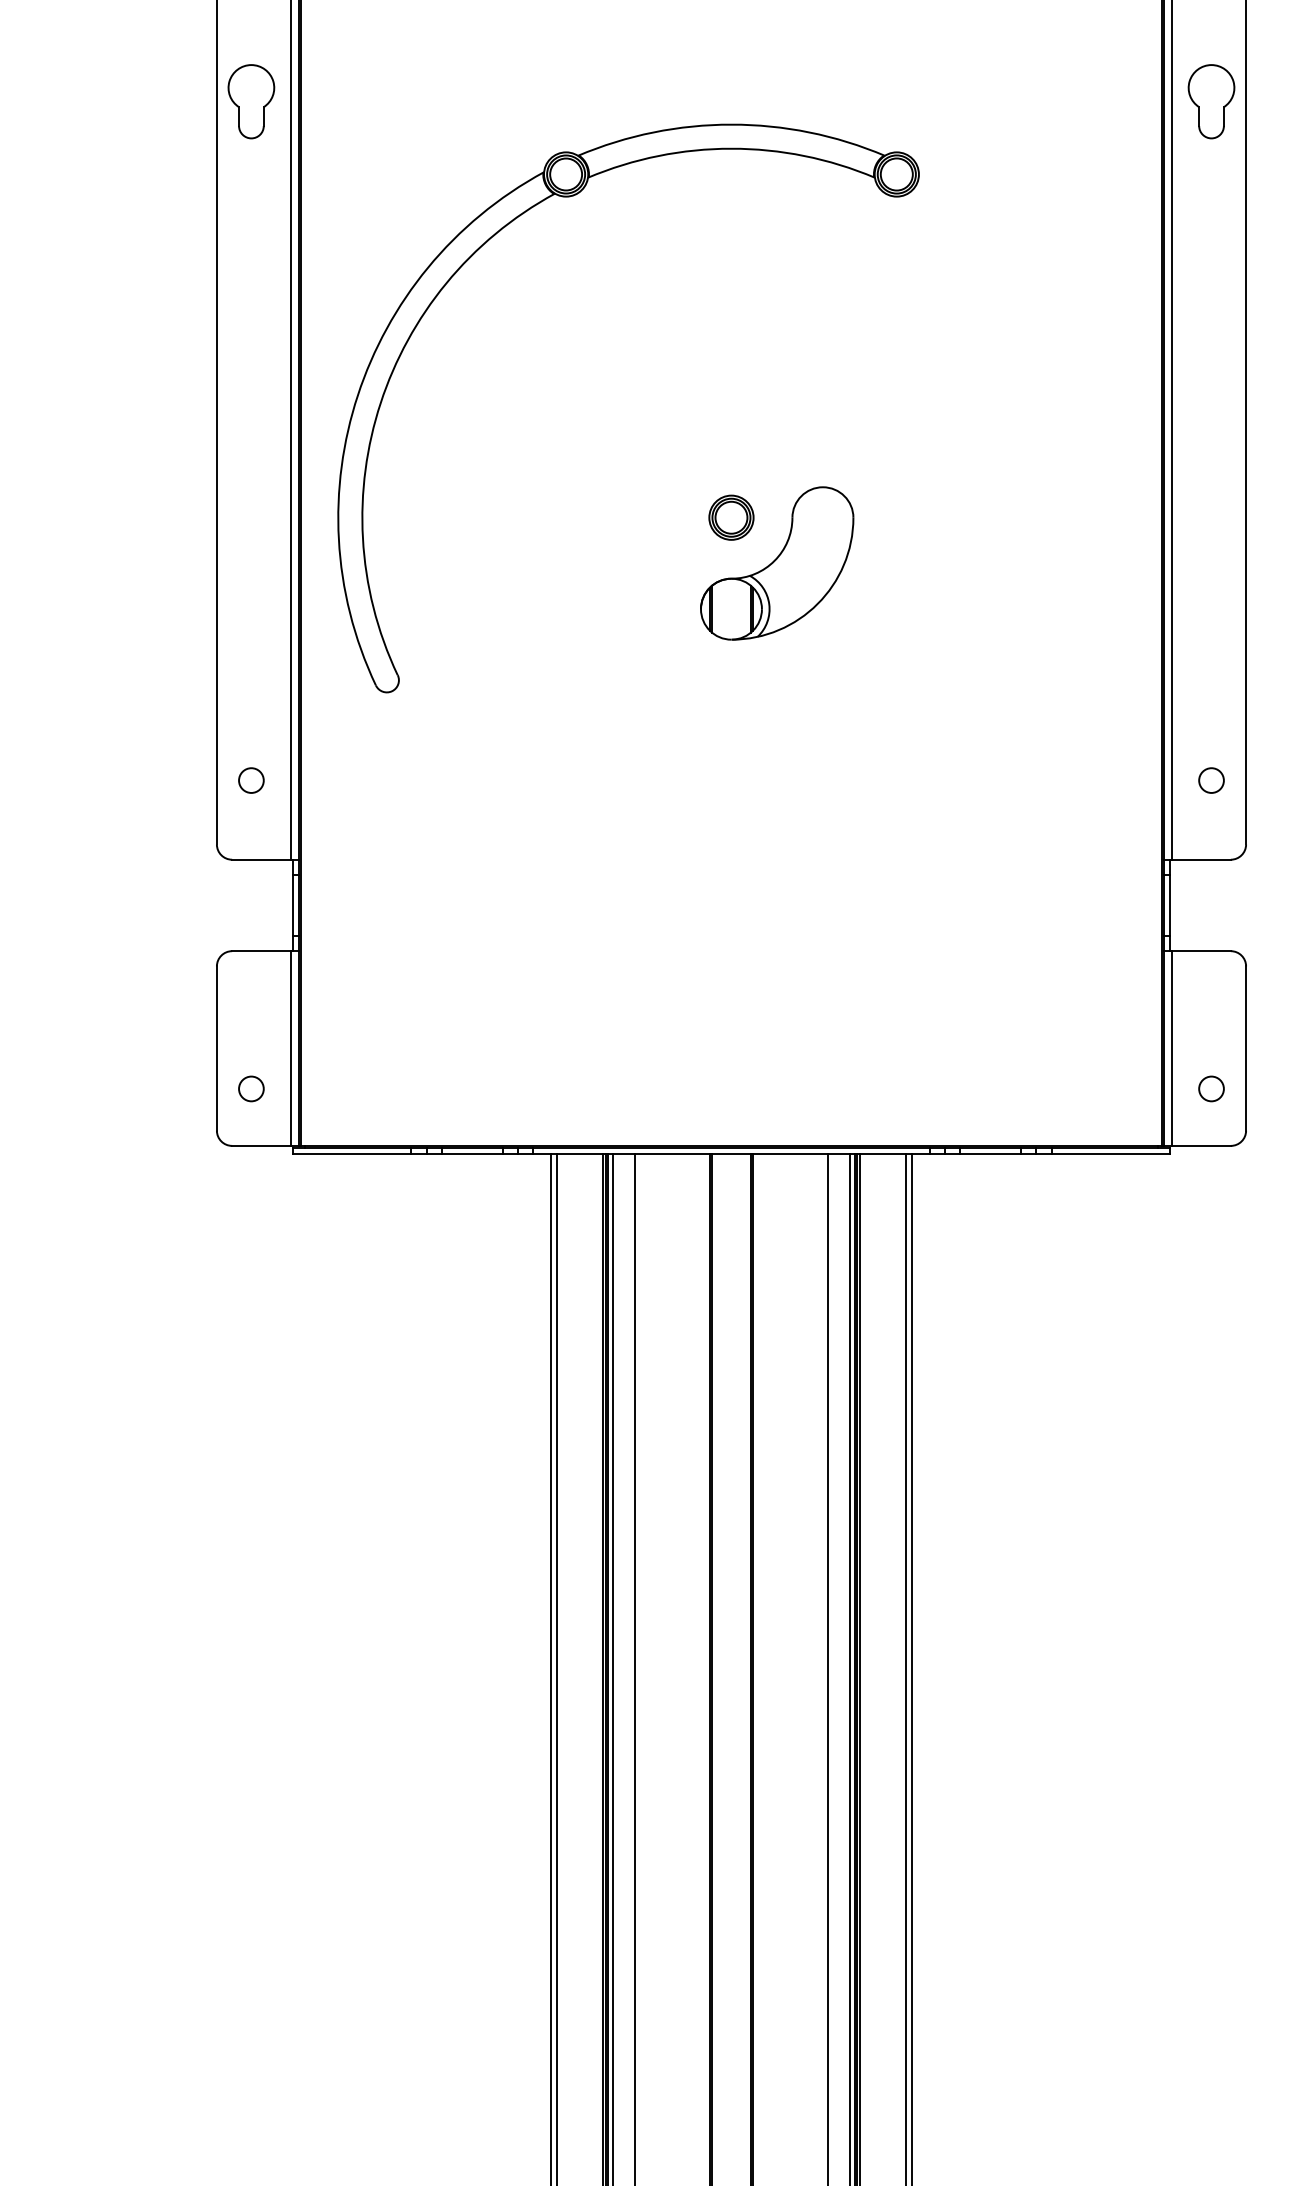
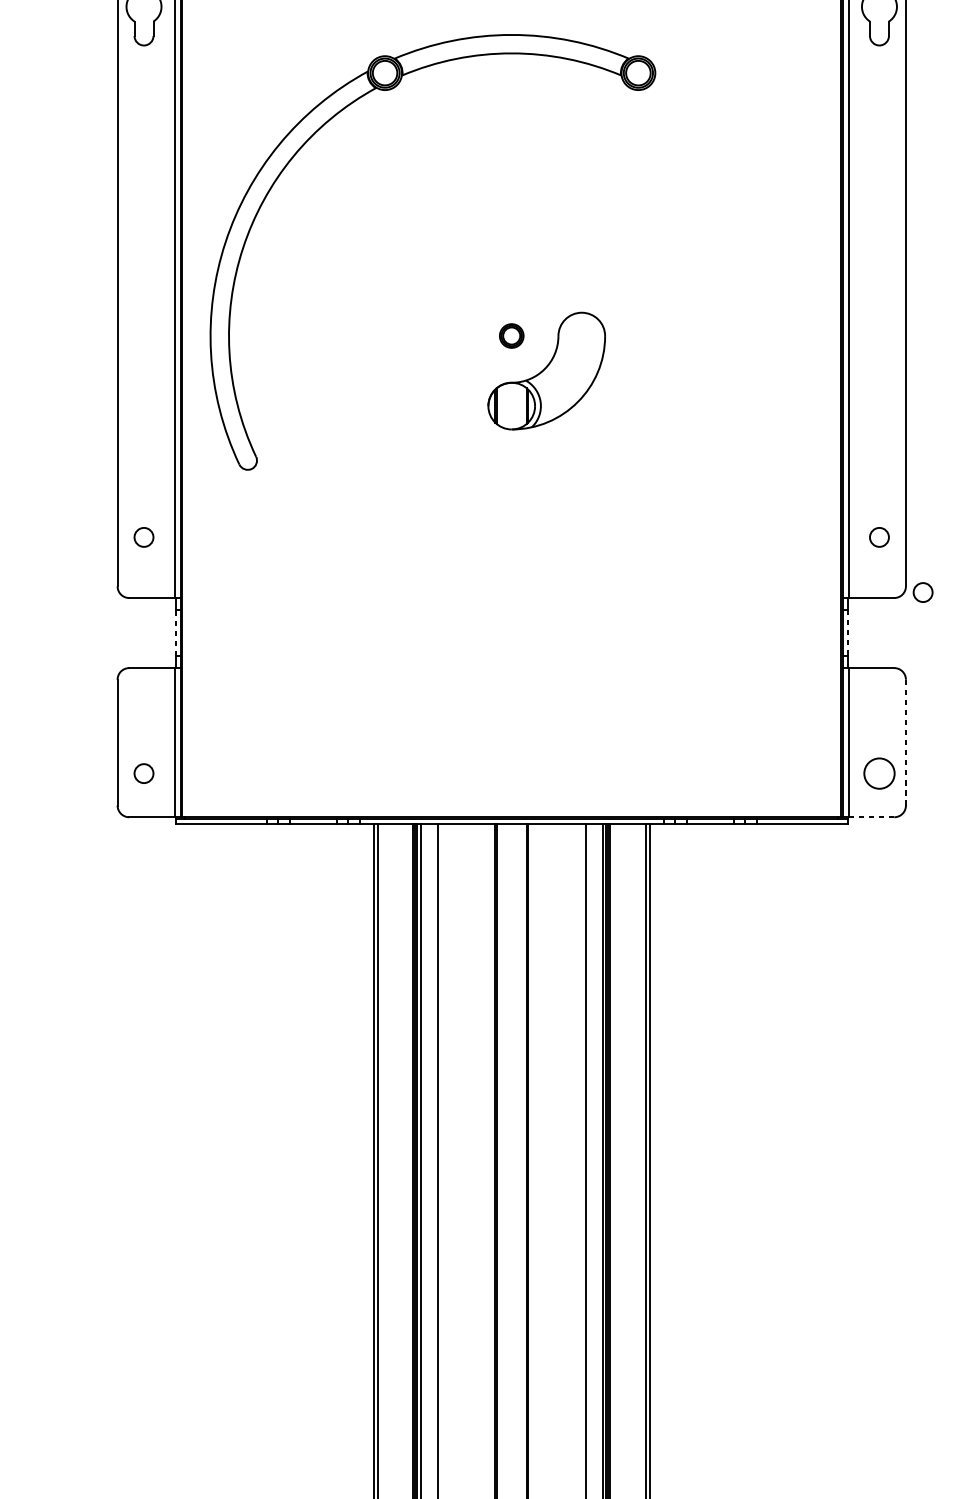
part: (731, 517) -> (511, 335), size x0.7
circle: (1268, 852) -> (923, 592), added
line: (293, 904) -> (176, 632), solid -> dashed
line: (1169, 905) -> (847, 633), solid -> dashed
line: (1246, 1048) -> (906, 742), solid -> dashed
circle: (1211, 1088) -> (879, 773), size x1.6
line: (1201, 1145) -> (871, 816), solid -> dashed

